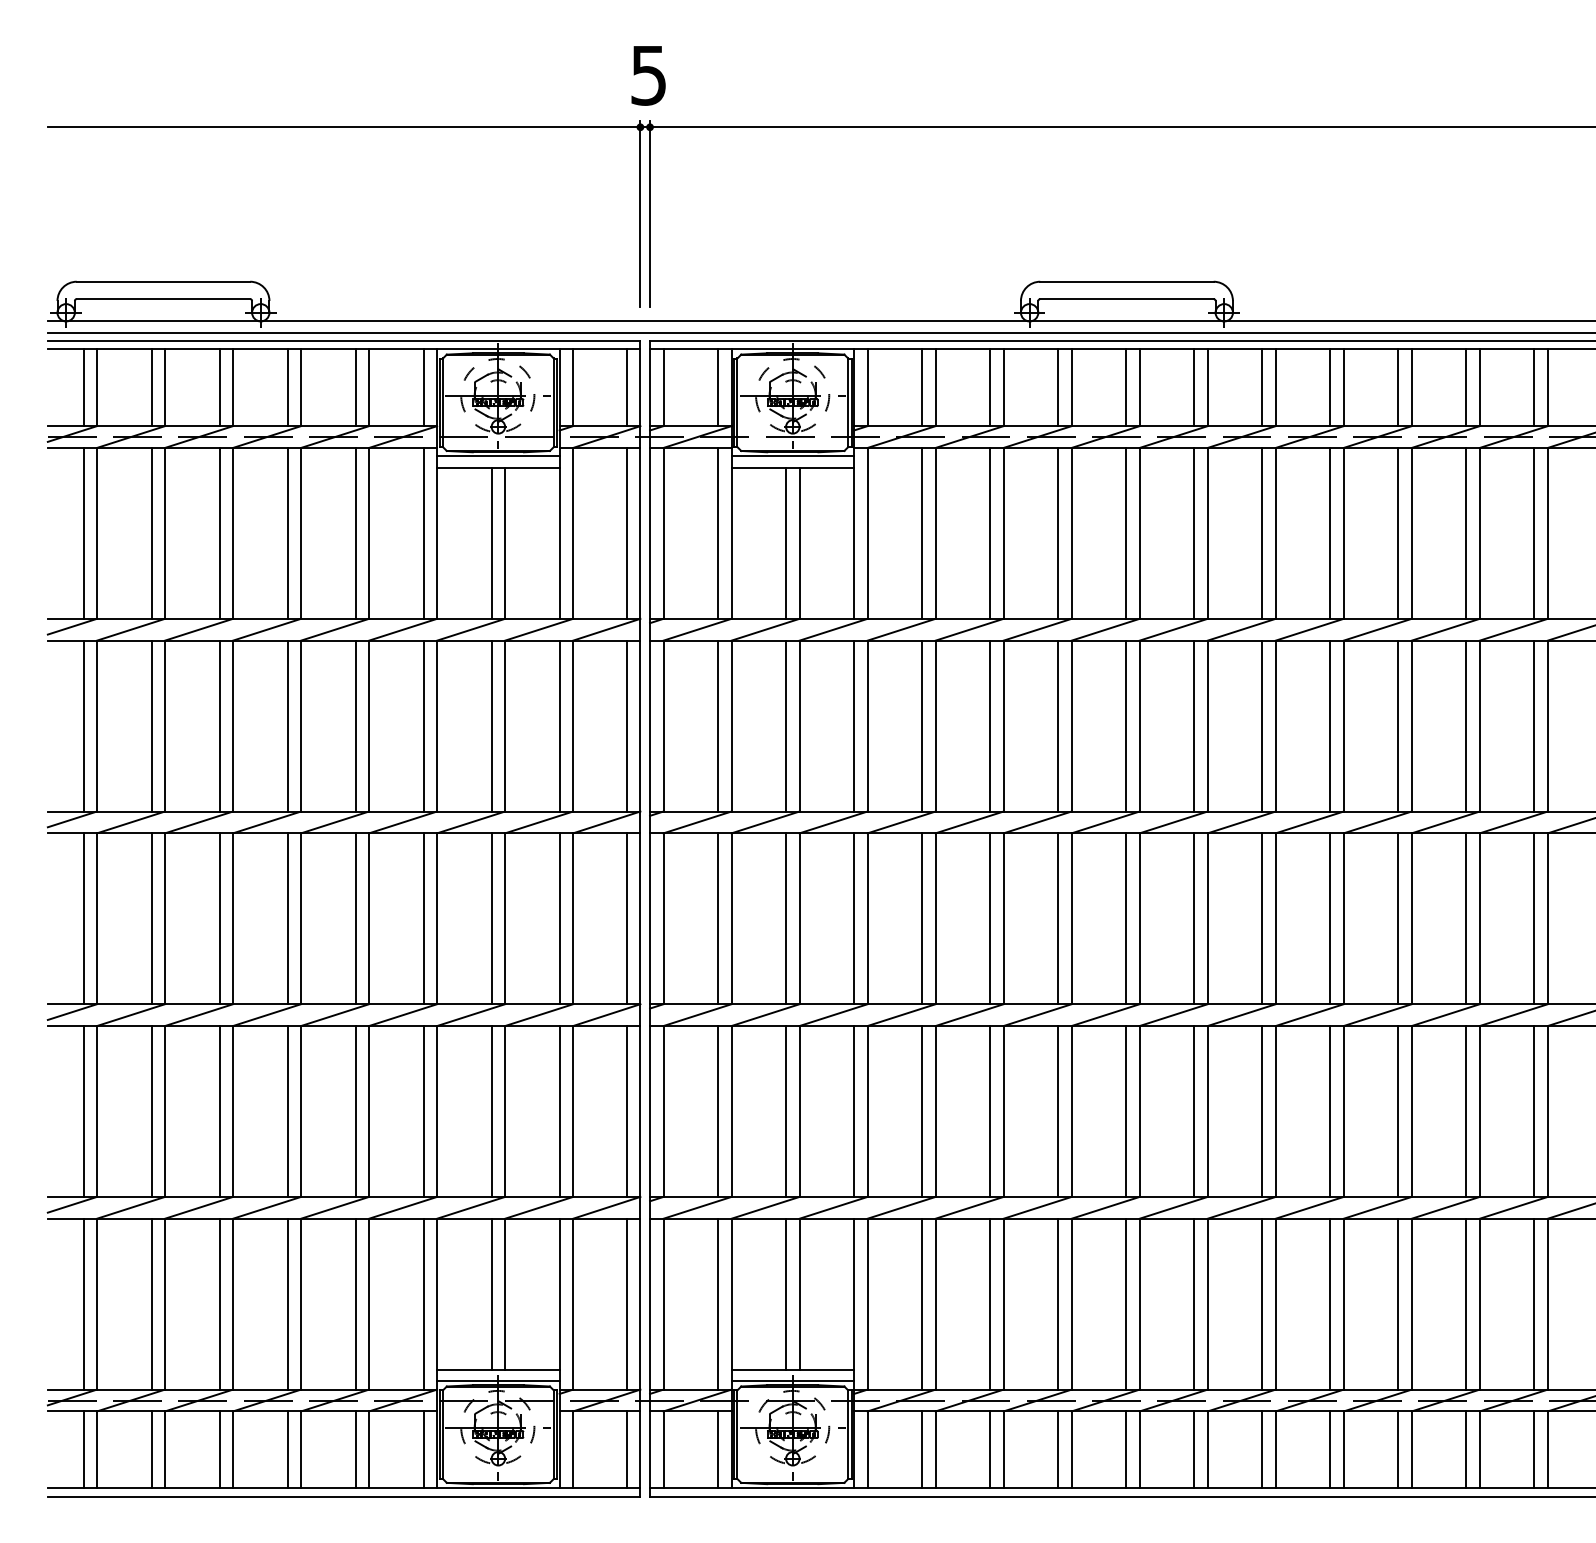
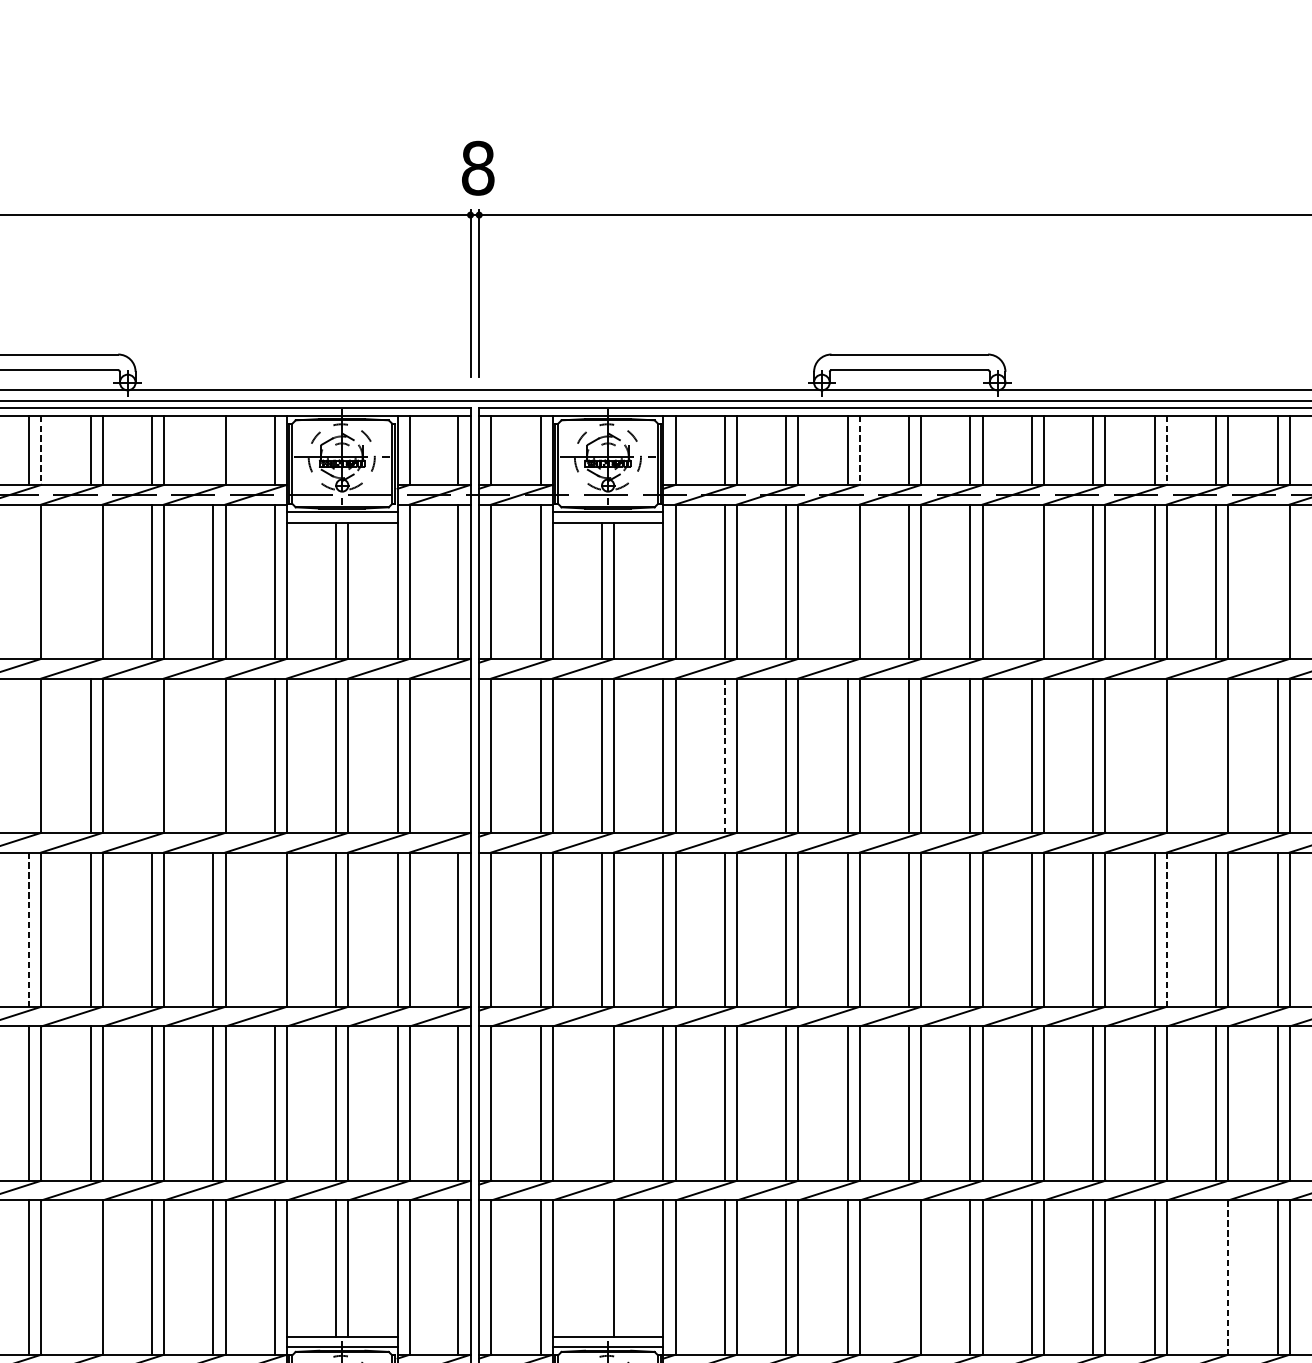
text: (648, 75) -> (477, 168), 5 -> 8
line: (355, 387) -> (213, 450), removed
line: (165, 388) -> (41, 450), solid -> dashed
line: (1071, 388) -> (859, 450), solid -> dashed
line: (1411, 388) -> (1166, 450), solid -> dashed
line: (151, 532) -> (29, 580), removed
line: (219, 532) -> (90, 580), removed
line: (1058, 532) -> (847, 580), removed
line: (1262, 532) -> (1032, 580), removed
line: (1534, 532) -> (1277, 580), removed
line: (151, 725) -> (29, 755), removed
line: (287, 725) -> (151, 755), removed
line: (355, 725) -> (213, 755), removed
line: (626, 725) -> (457, 755), removed
line: (1398, 725) -> (1154, 755), removed
line: (1466, 725) -> (1216, 755), removed
line: (922, 726) -> (725, 756), solid -> dashed
line: (423, 918) -> (274, 929), removed
line: (151, 919) -> (29, 930), solid -> dashed
line: (1411, 919) -> (1166, 930), solid -> dashed
line: (786, 1111) -> (602, 1103), removed
line: (786, 1293) -> (602, 1267), removed
line: (219, 1303) -> (90, 1276), removed
line: (1126, 1303) -> (909, 1276), removed
line: (1466, 1303) -> (1216, 1276), removed
line: (1479, 1304) -> (1228, 1277), solid -> dashed

